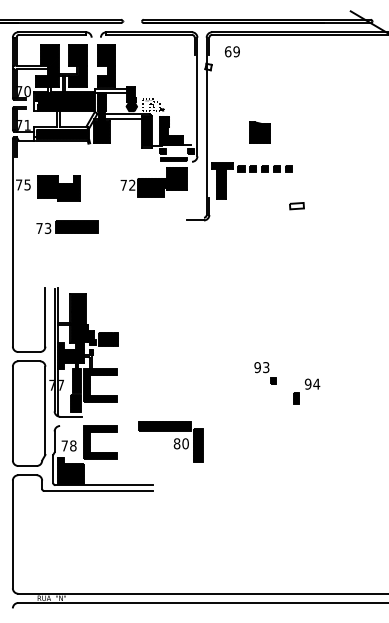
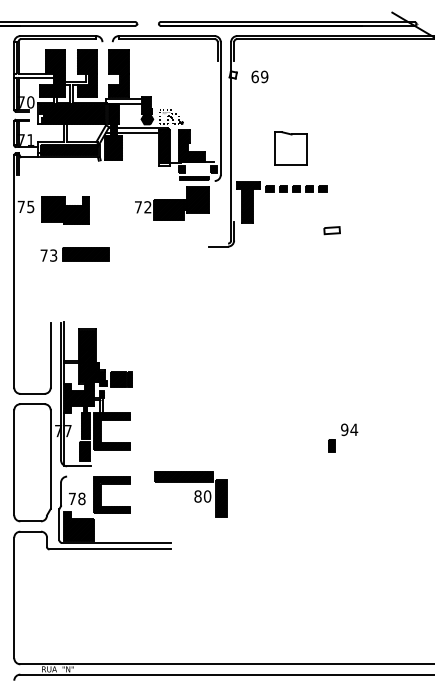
text: (232, 51) -> (259, 76), moved
part: (259, 131) -> (290, 147), size x1.4
part: (265, 373) -> (296, 417), removed

